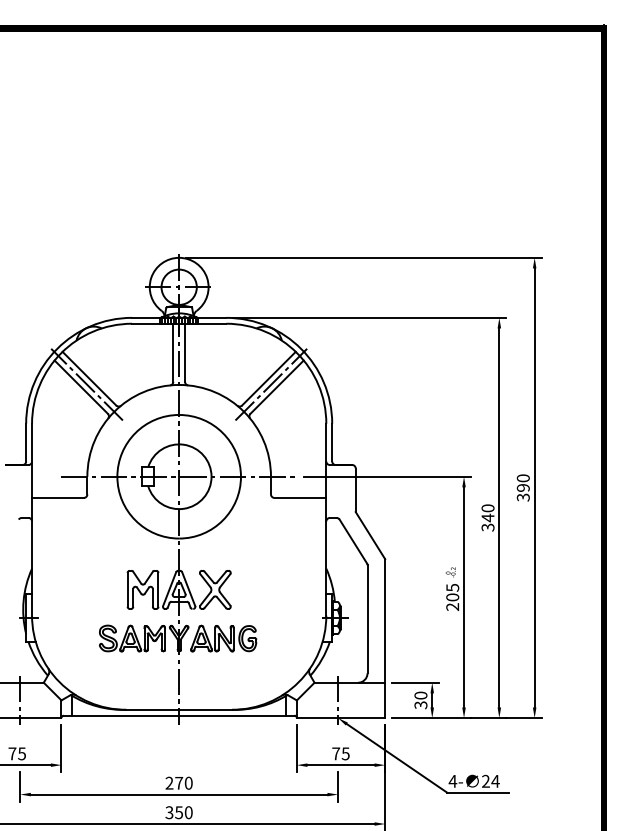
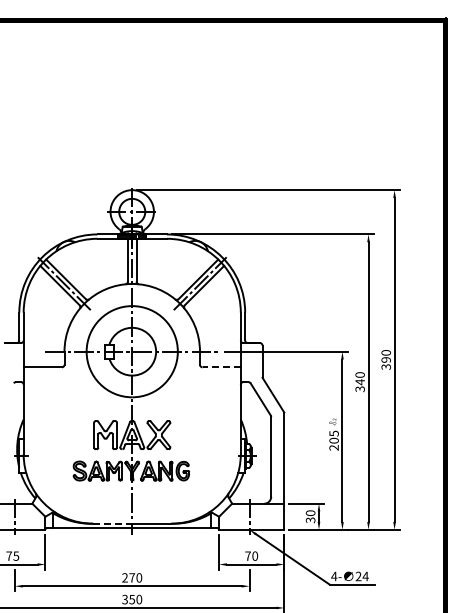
line: (300, 498) -> (221, 367), solid -> dashed
line: (152, 709) -> (112, 523), solid -> dashed
text: (346, 752) -> (255, 555), 75 -> 70

